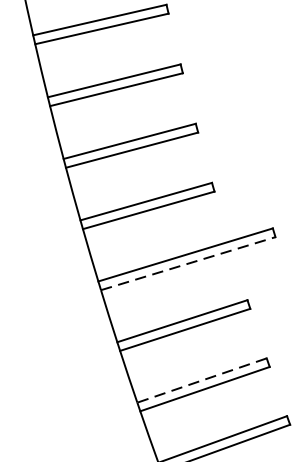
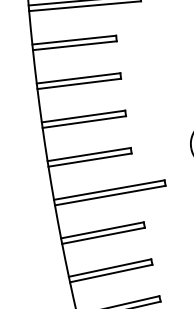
line: (188, 263) -> (110, 195), dashed -> solid
line: (201, 381) -> (109, 268), dashed -> solid

